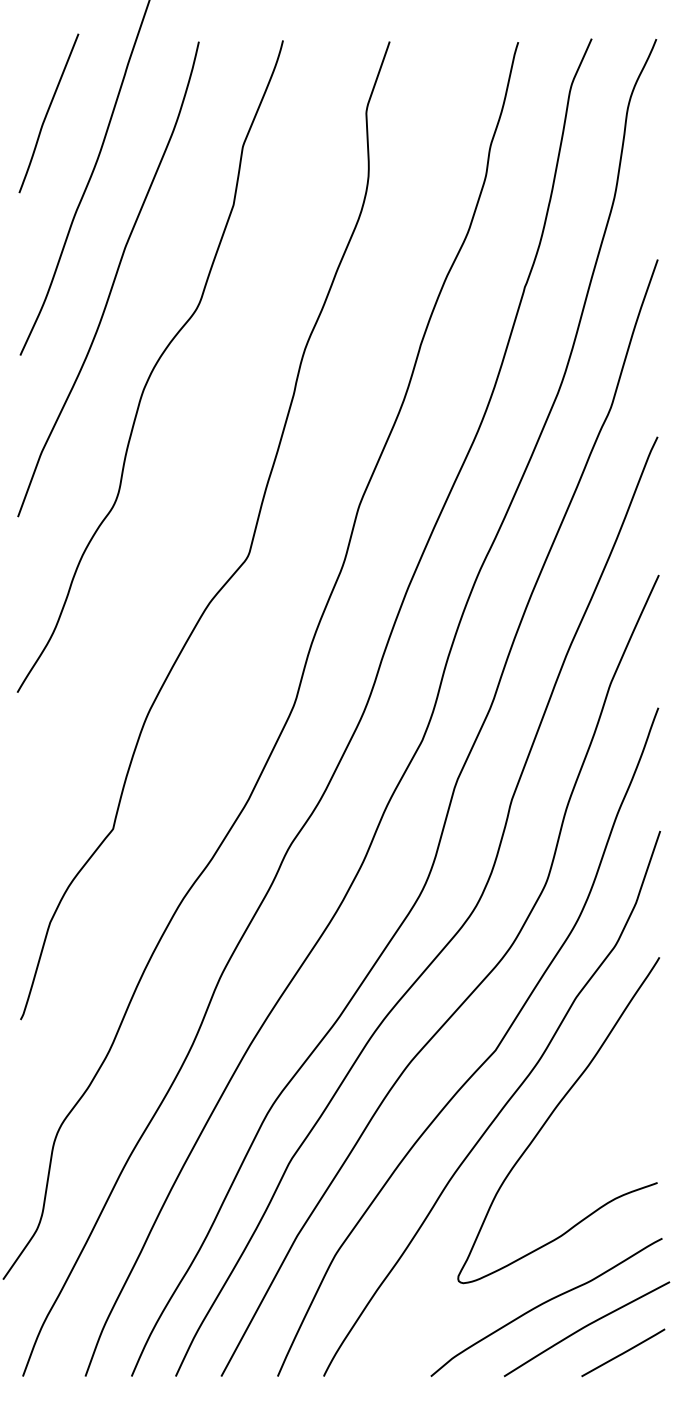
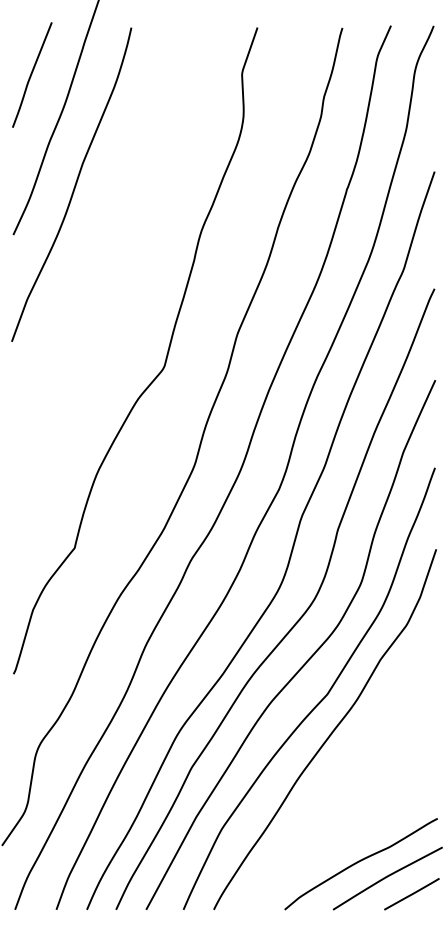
curve: (152, 368) -> (100, 243), removed
curve: (553, 1114) -> (365, 736), removed

